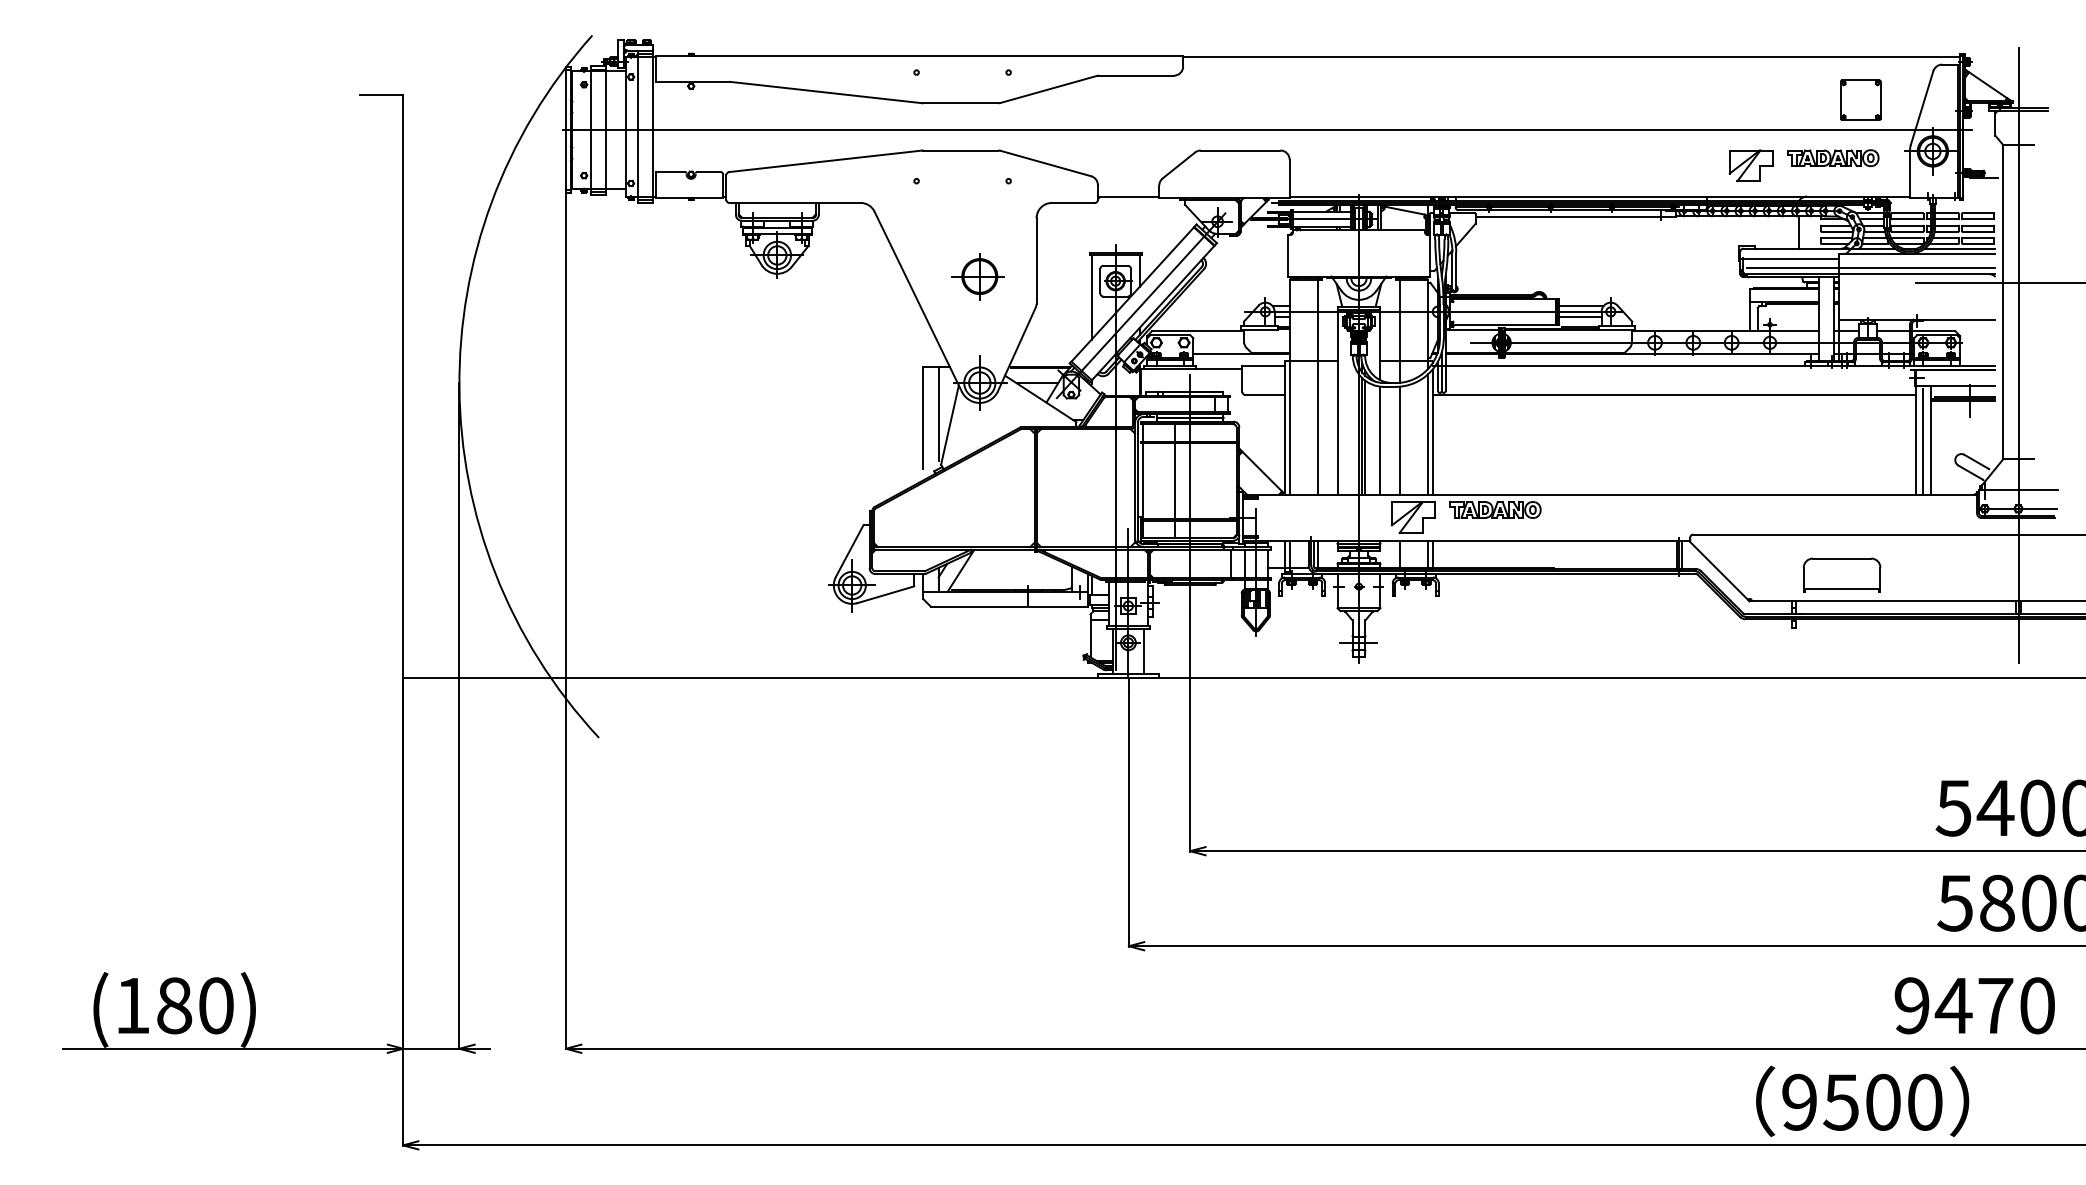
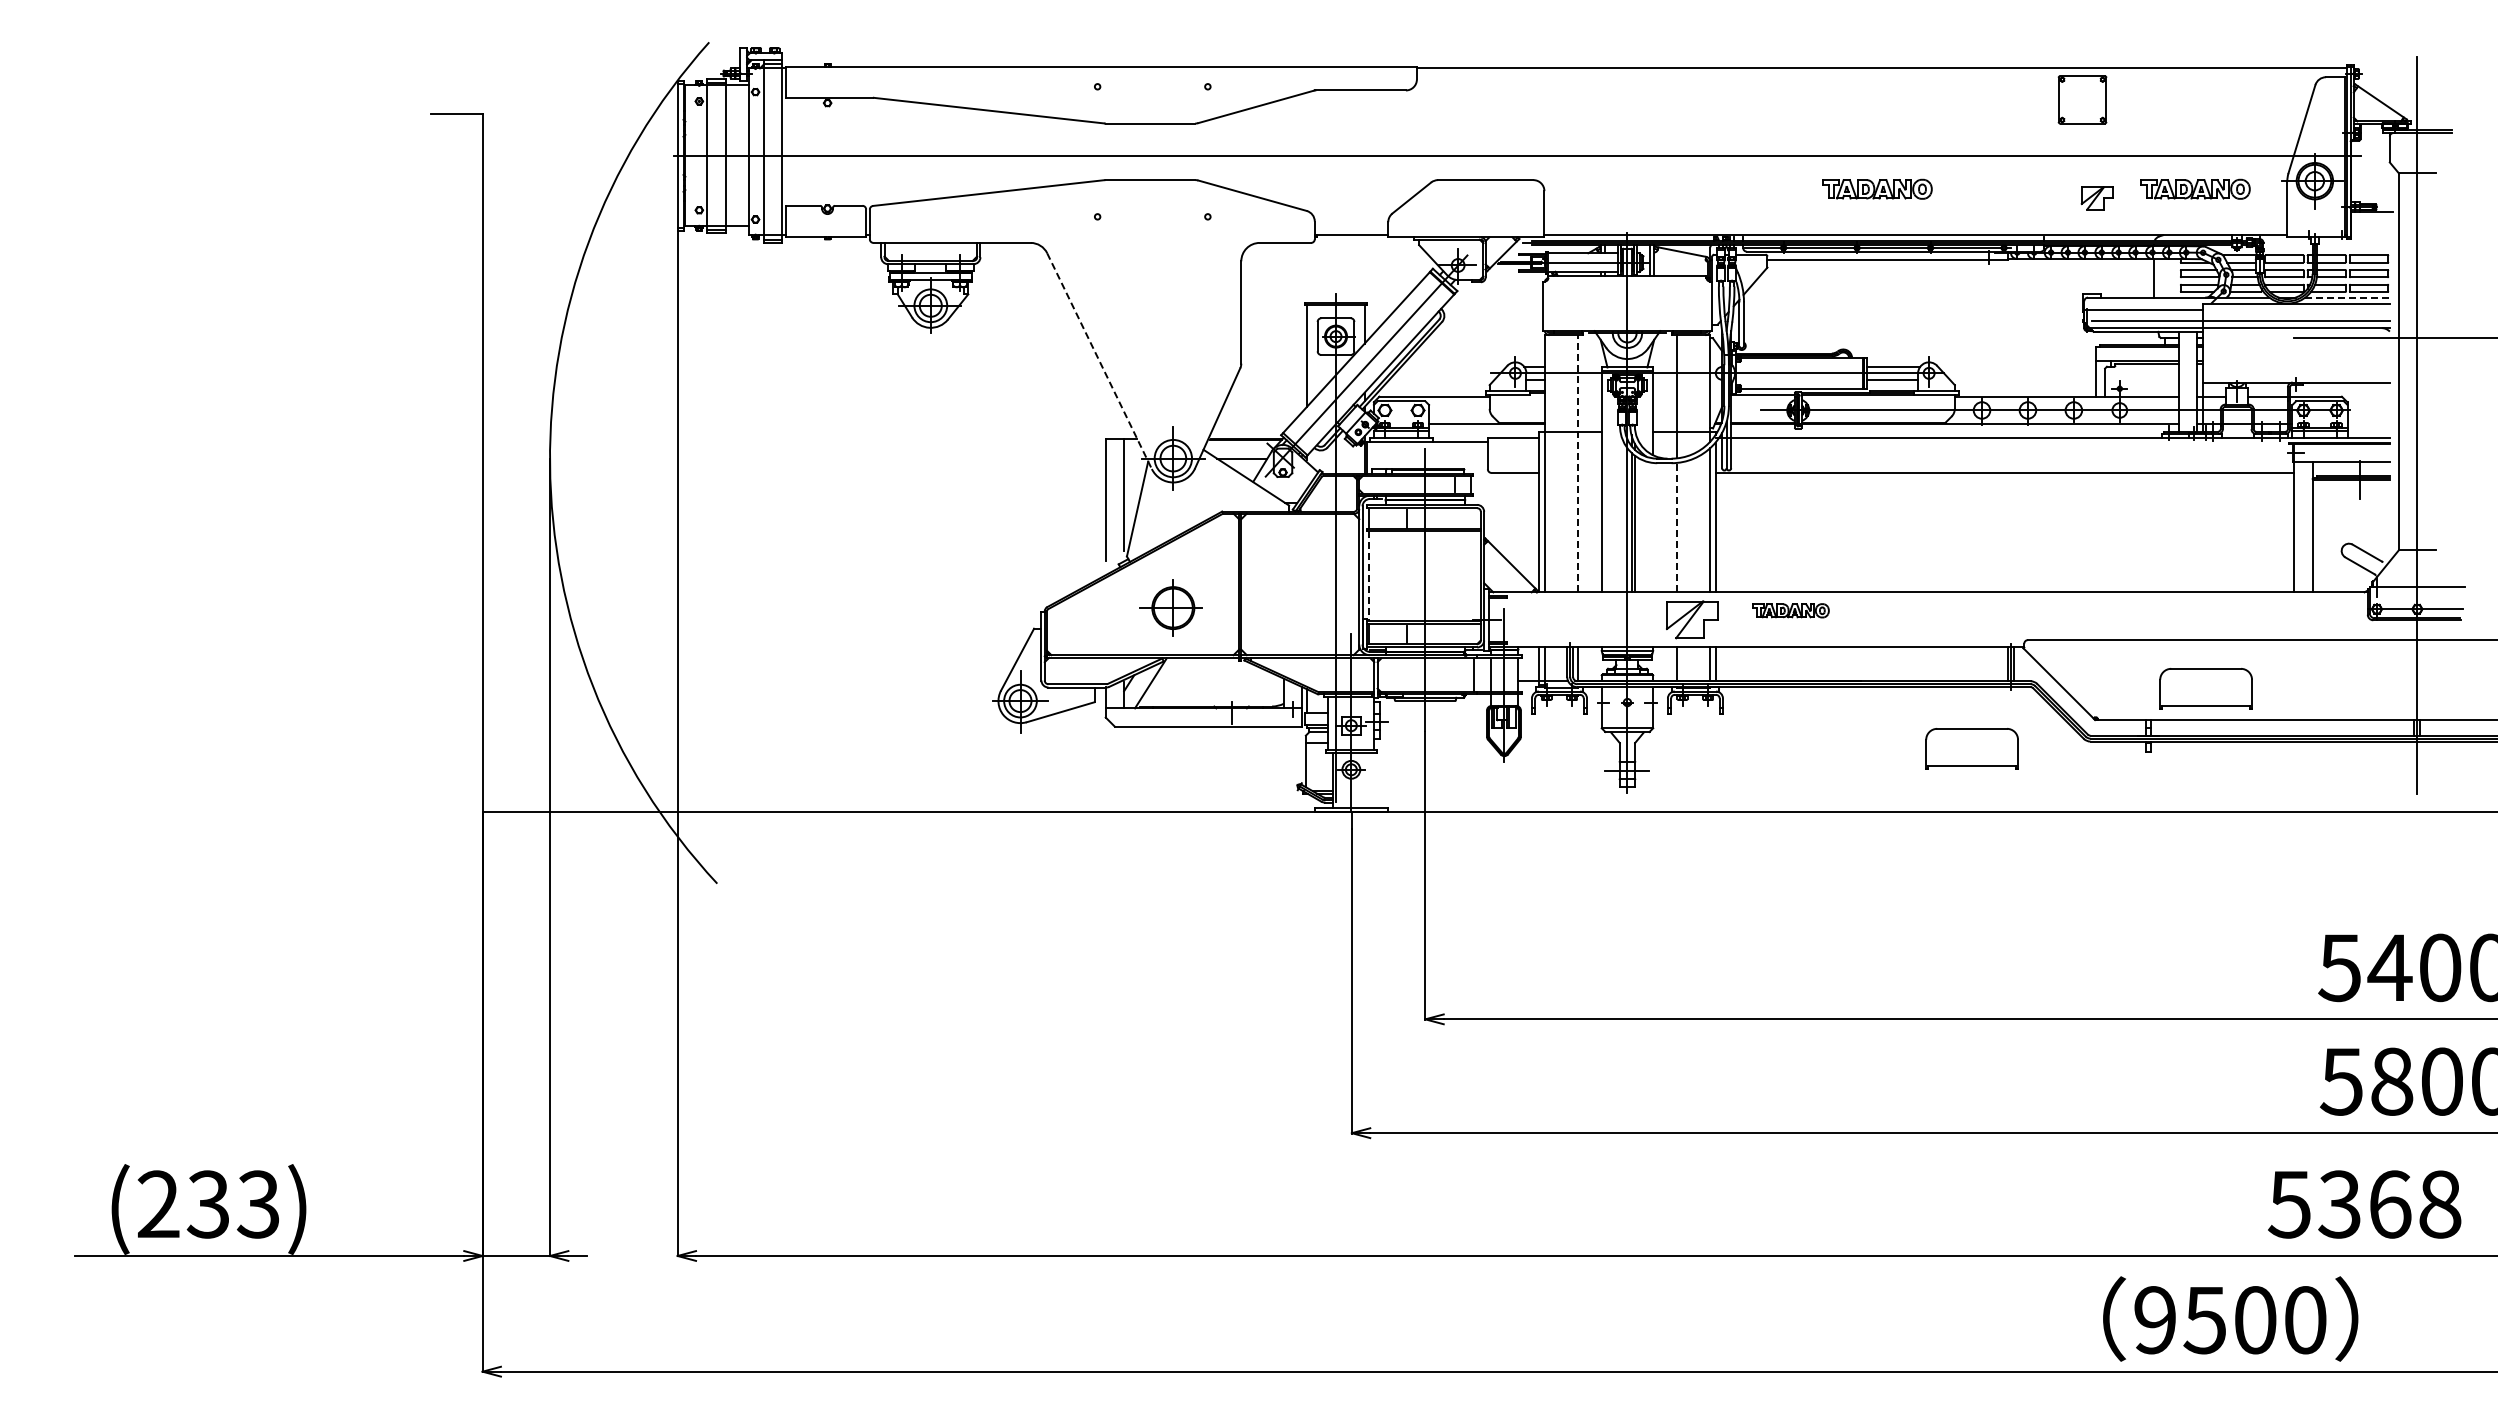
part: (1860, 99) -> (2082, 99), moved
part: (1567, 157) -> (1877, 188), added
part: (1750, 165) -> (2096, 198), size x0.6
line: (1960, 248) -> (2348, 297), solid -> dashed
part: (977, 276) -> (1170, 607), moved
line: (918, 301) -> (1099, 361), solid -> dashed
line: (1317, 387) -> (1577, 463), solid -> dashed
line: (1380, 440) -> (1653, 527), removed
line: (1400, 440) -> (1677, 527), solid -> dashed
line: (1923, 442) -> (2303, 529), removed
line: (1174, 480) -> (1406, 575), removed
line: (1143, 481) -> (1369, 576), solid -> dashed
part: (1495, 509) -> (1790, 610), size x0.7
part: (1646, 625) -> (1971, 748), added
line: (1143, 650) -> (1369, 779), removed
text: (174, 1005) -> (208, 1204), (180) -> (233)
text: (1974, 1005) -> (2364, 1204), 9470 -> 5368

